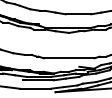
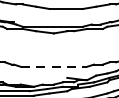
line: (69, 58) -> (54, 67), solid -> dashed

